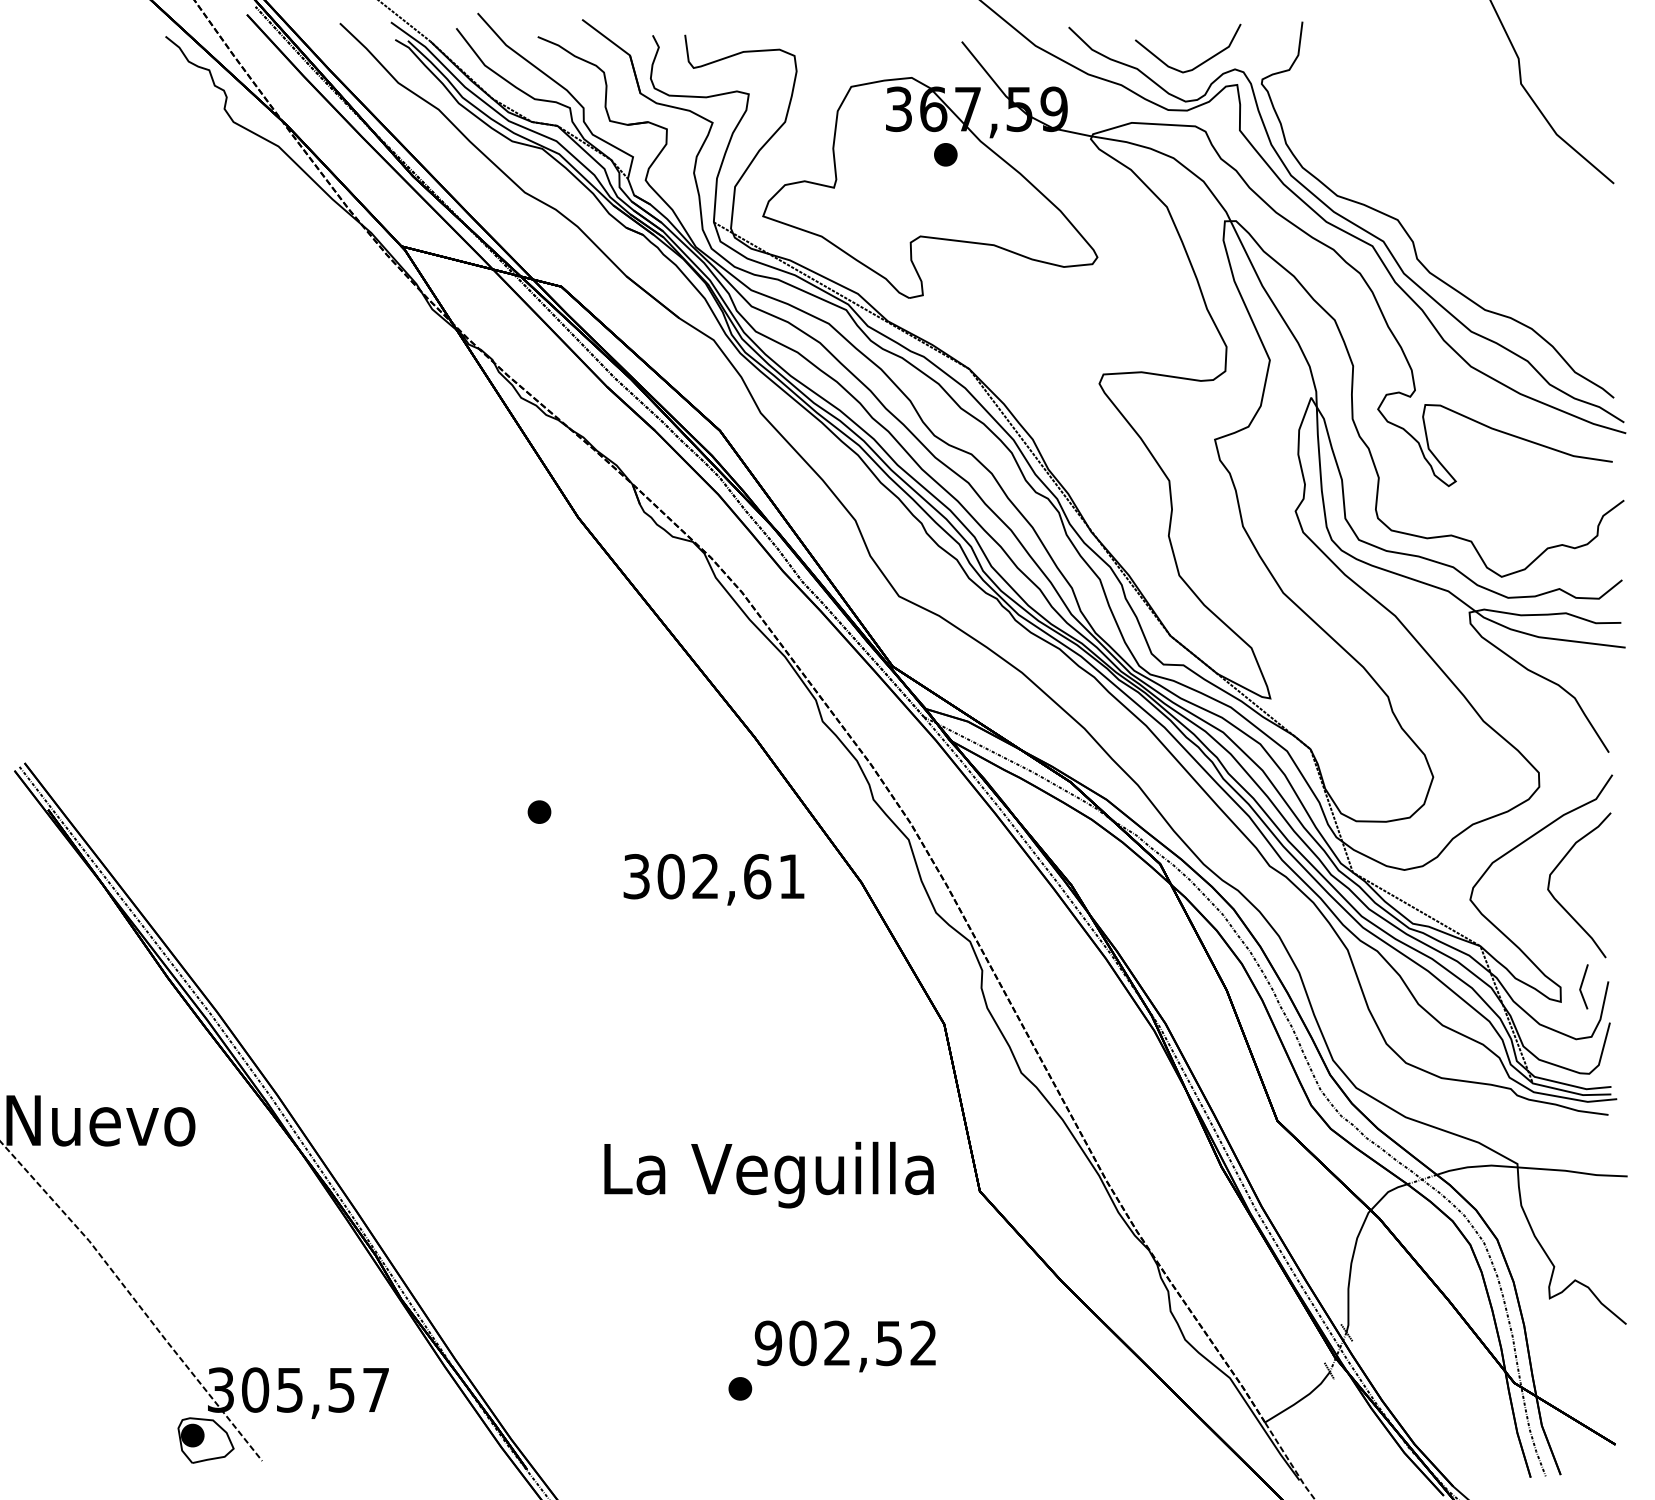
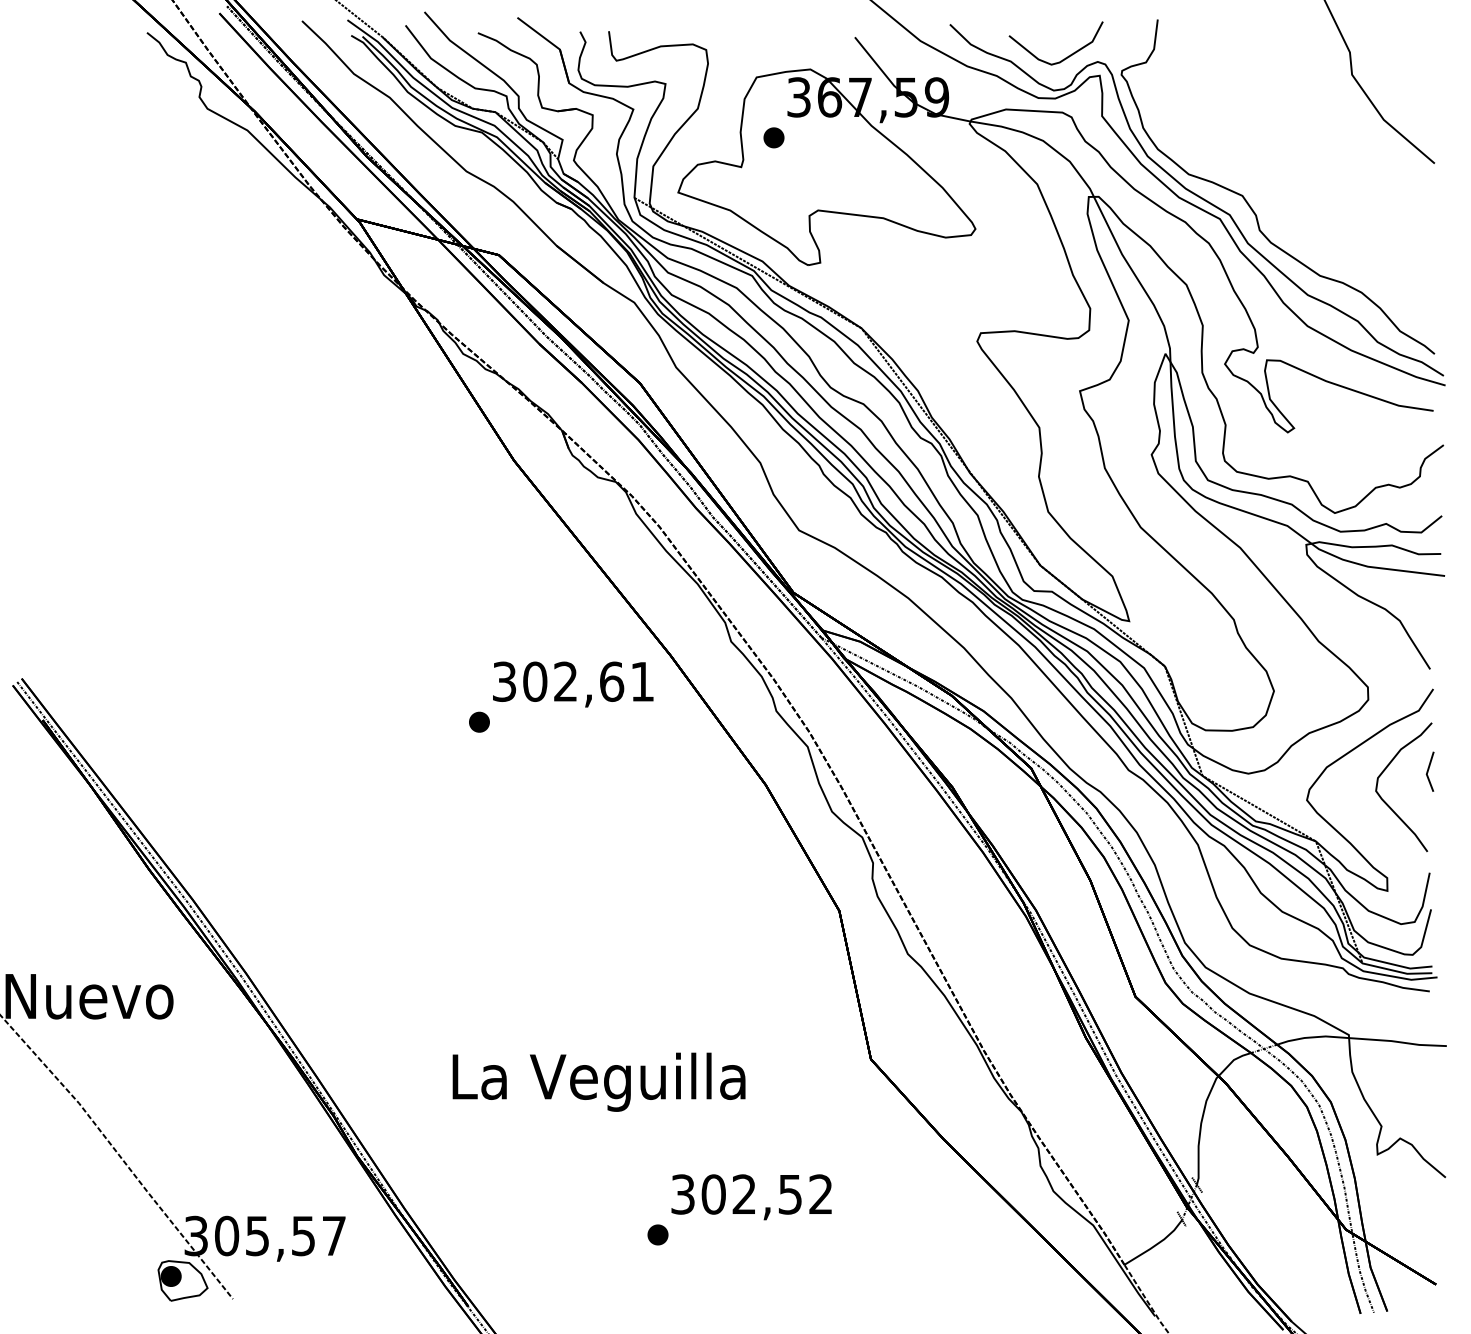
part: (945, 154) -> (773, 137), moved
text: (713, 879) -> (572, 684), moved
line: (1582, 985) -> (1428, 770), moved
text: (768, 1174) -> (598, 1081), moved
text: (768, 1342) -> (683, 1193), 902,52 -> 302,52

